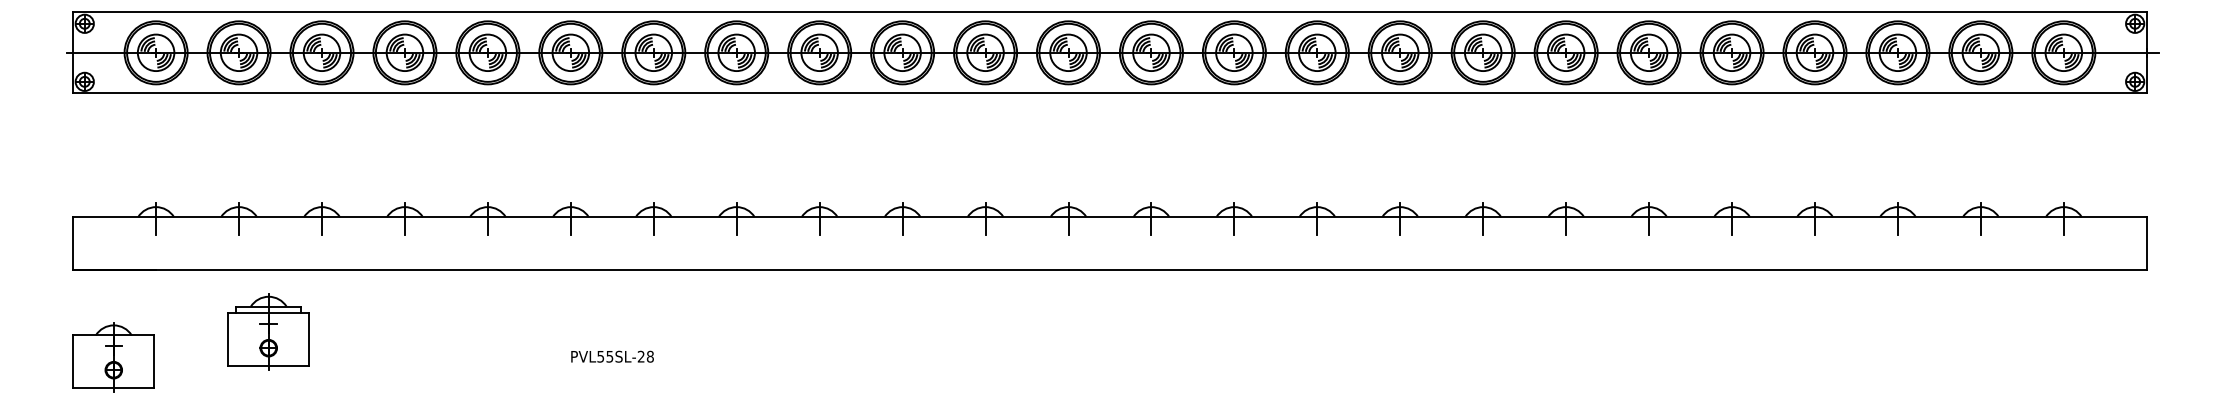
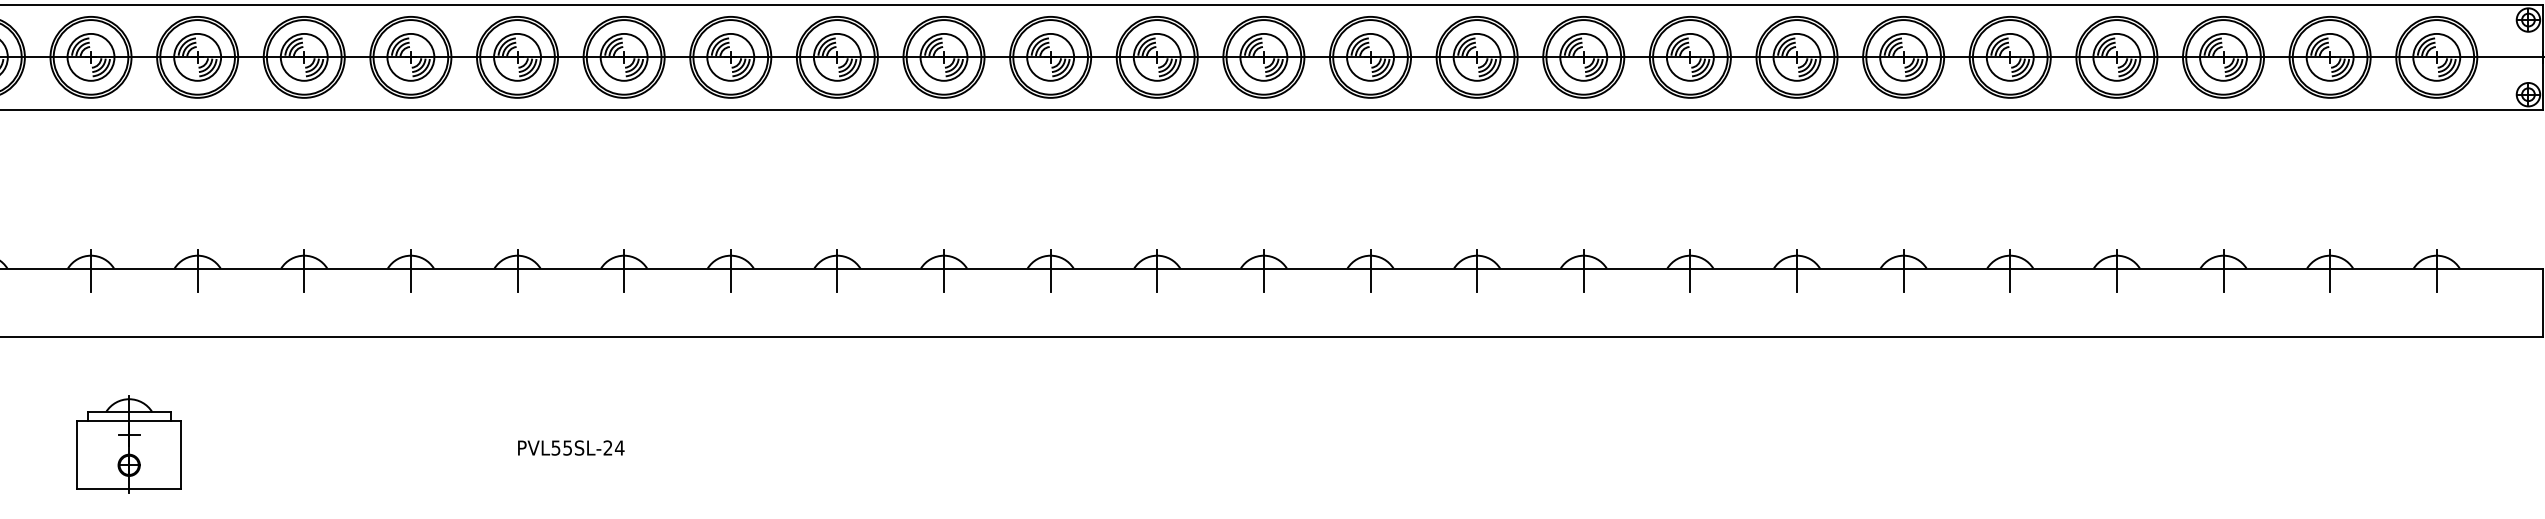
part: (268, 331) -> (128, 443), moved
text: (650, 356) -> (619, 447), PVL55SL-28 -> PVL55SL-24

